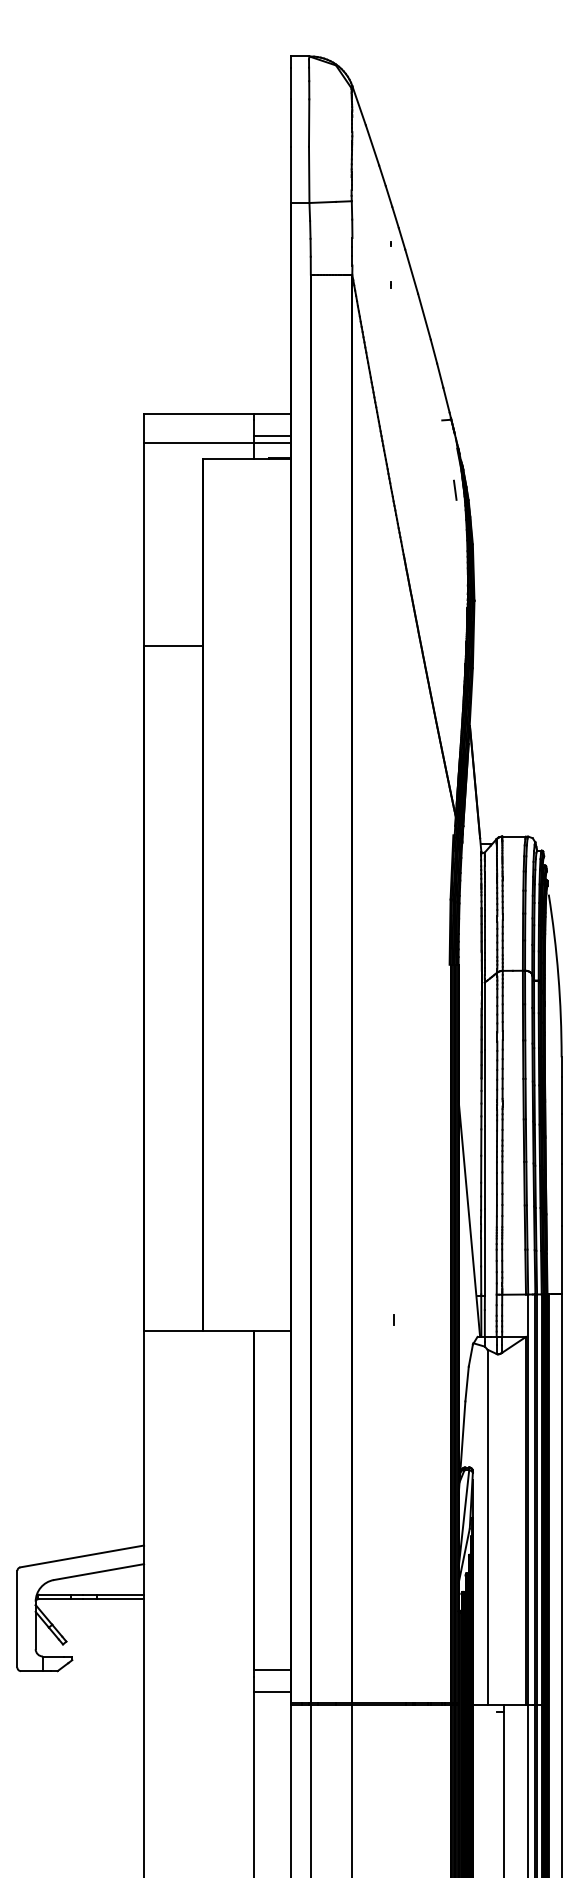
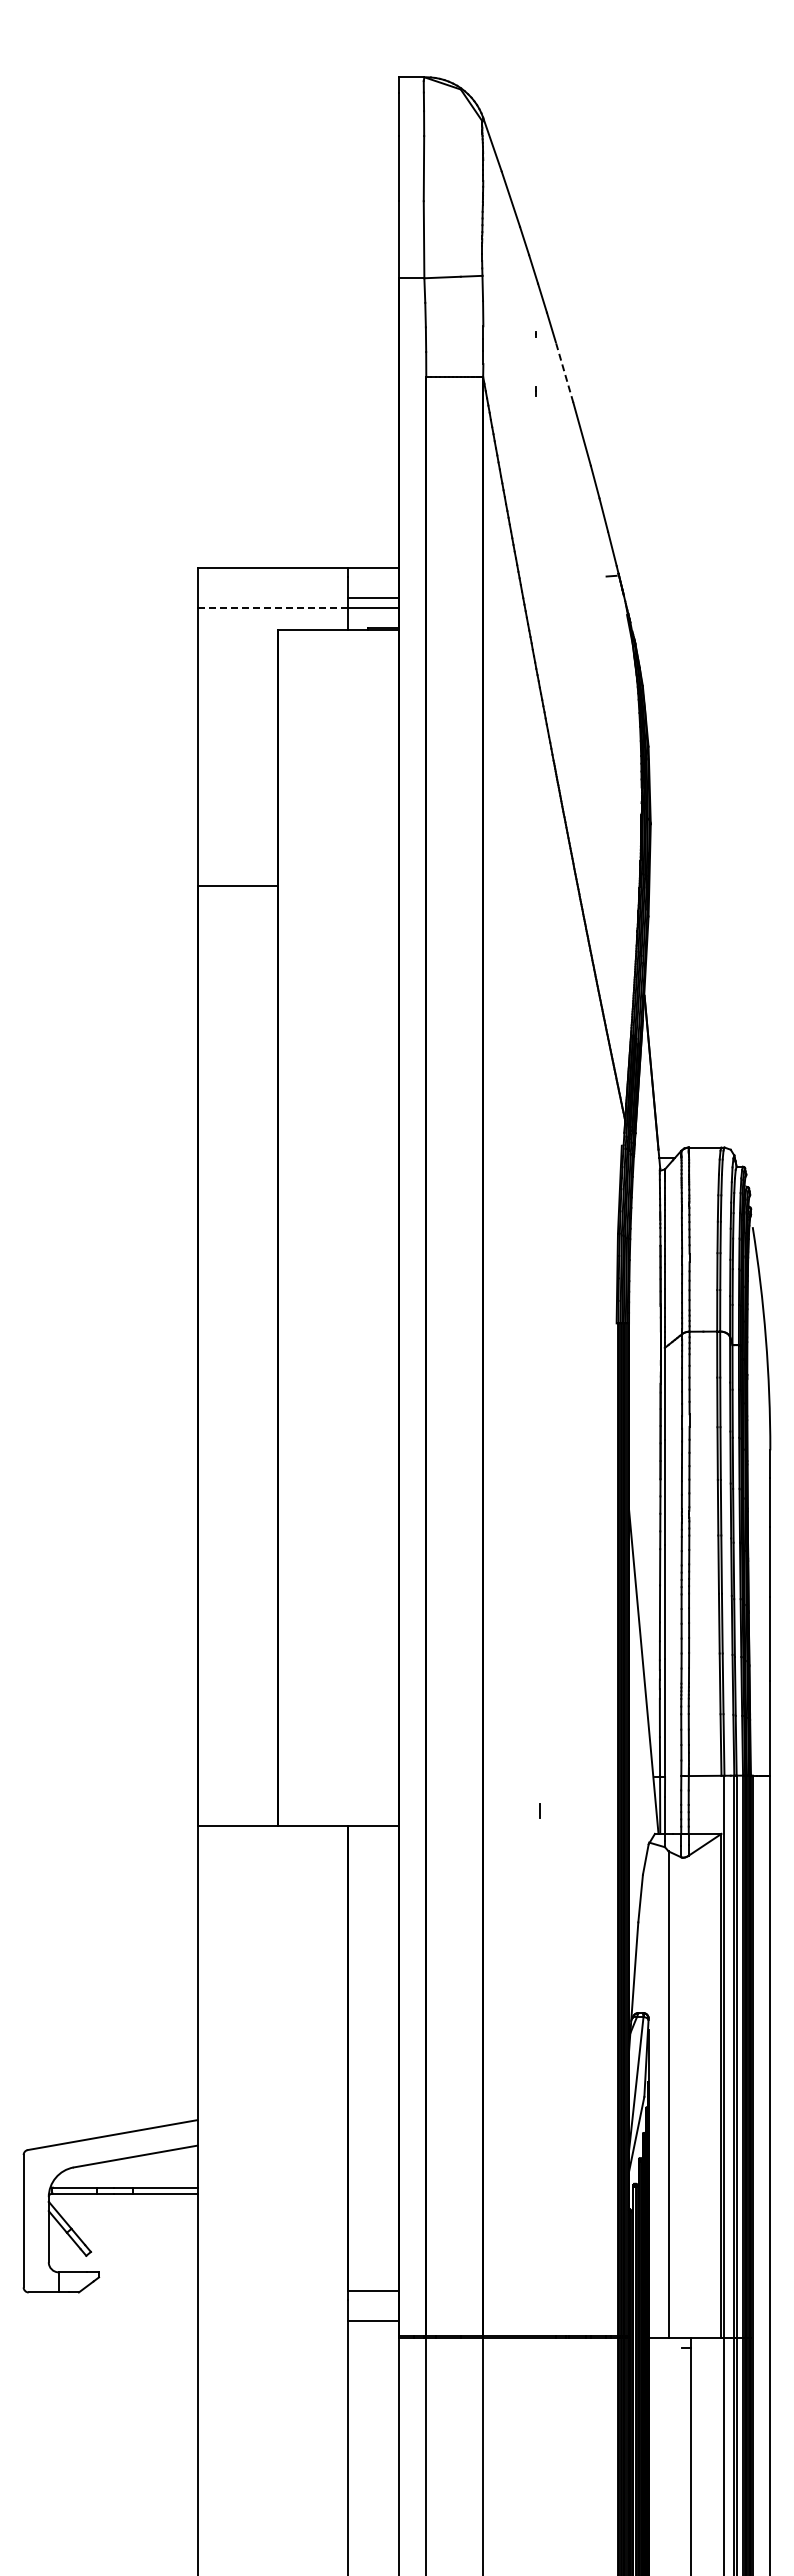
line: (411, 271) -> (564, 372), solid -> dashed
line: (199, 442) -> (273, 607), solid -> dashed
line: (455, 490) -> (624, 672), removed

